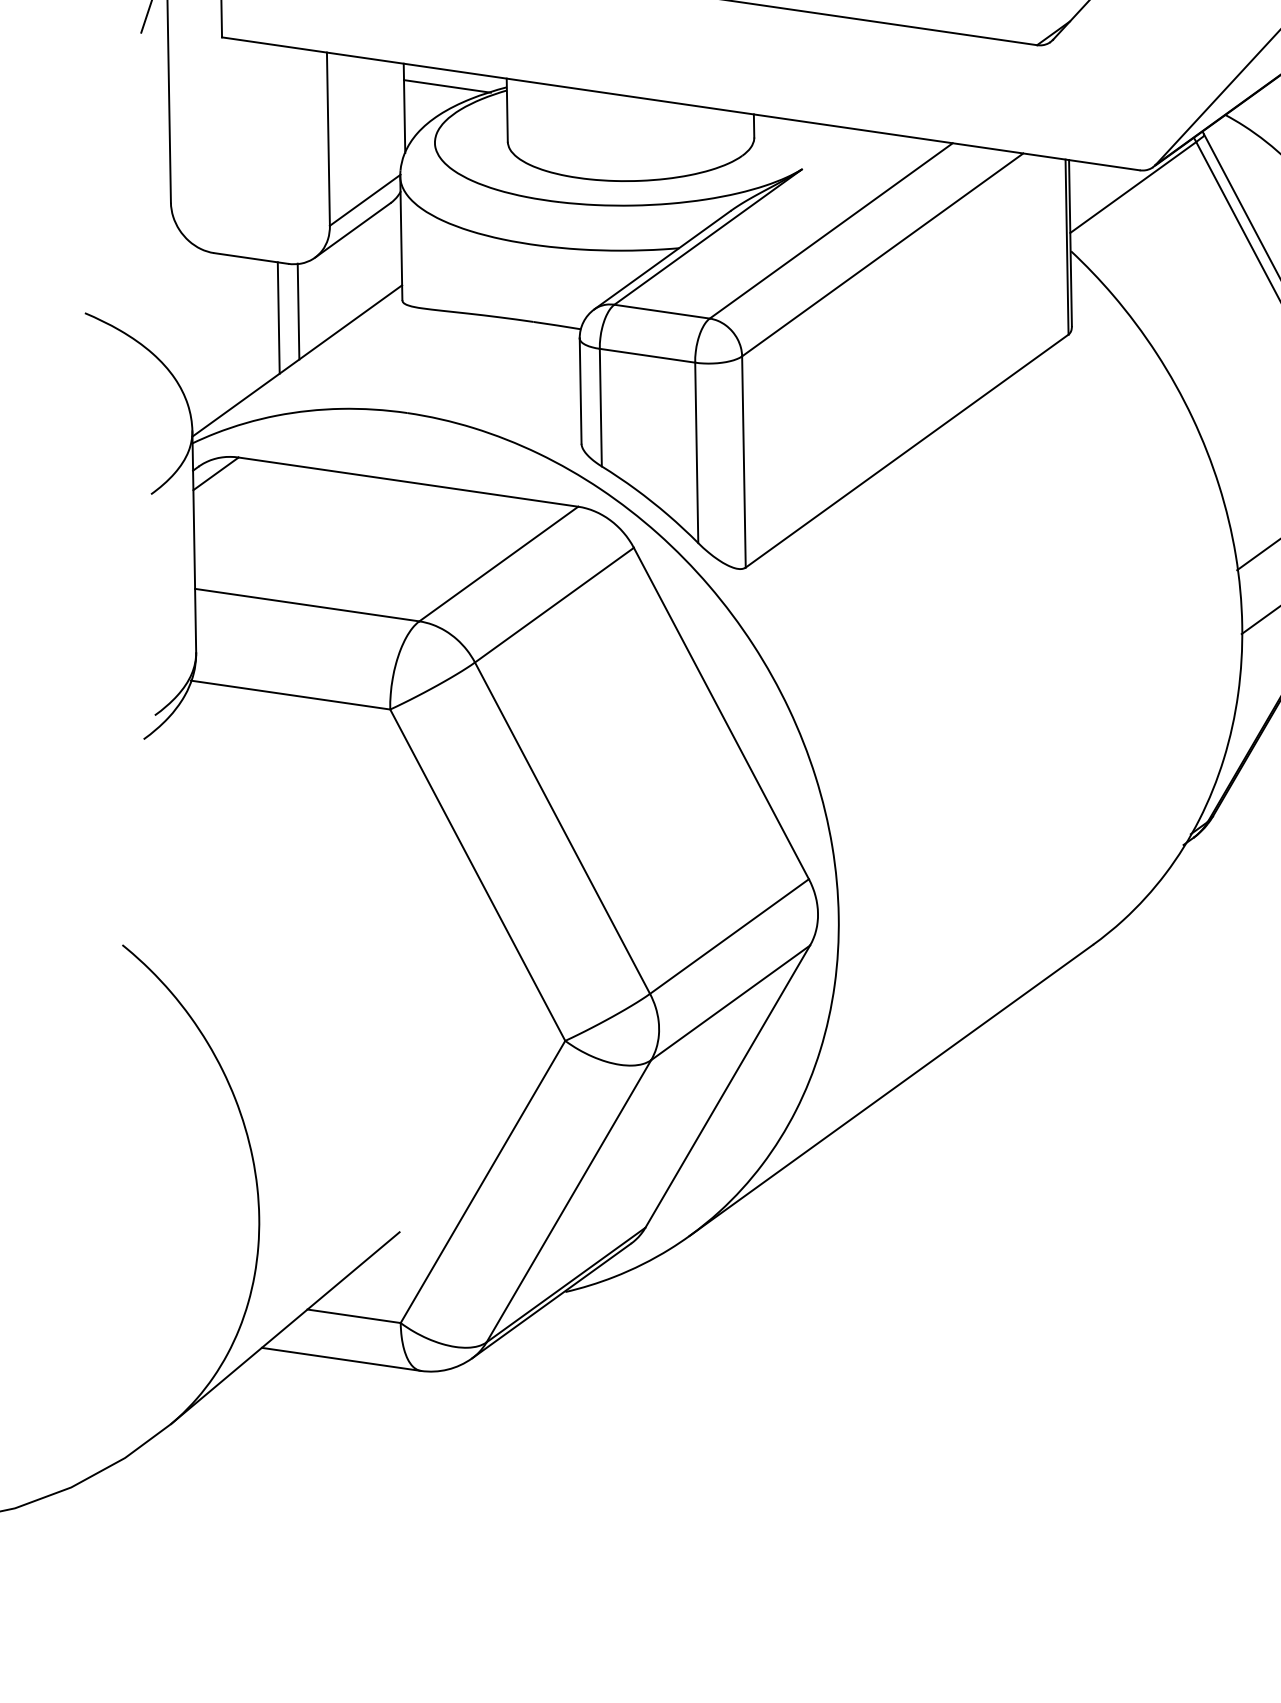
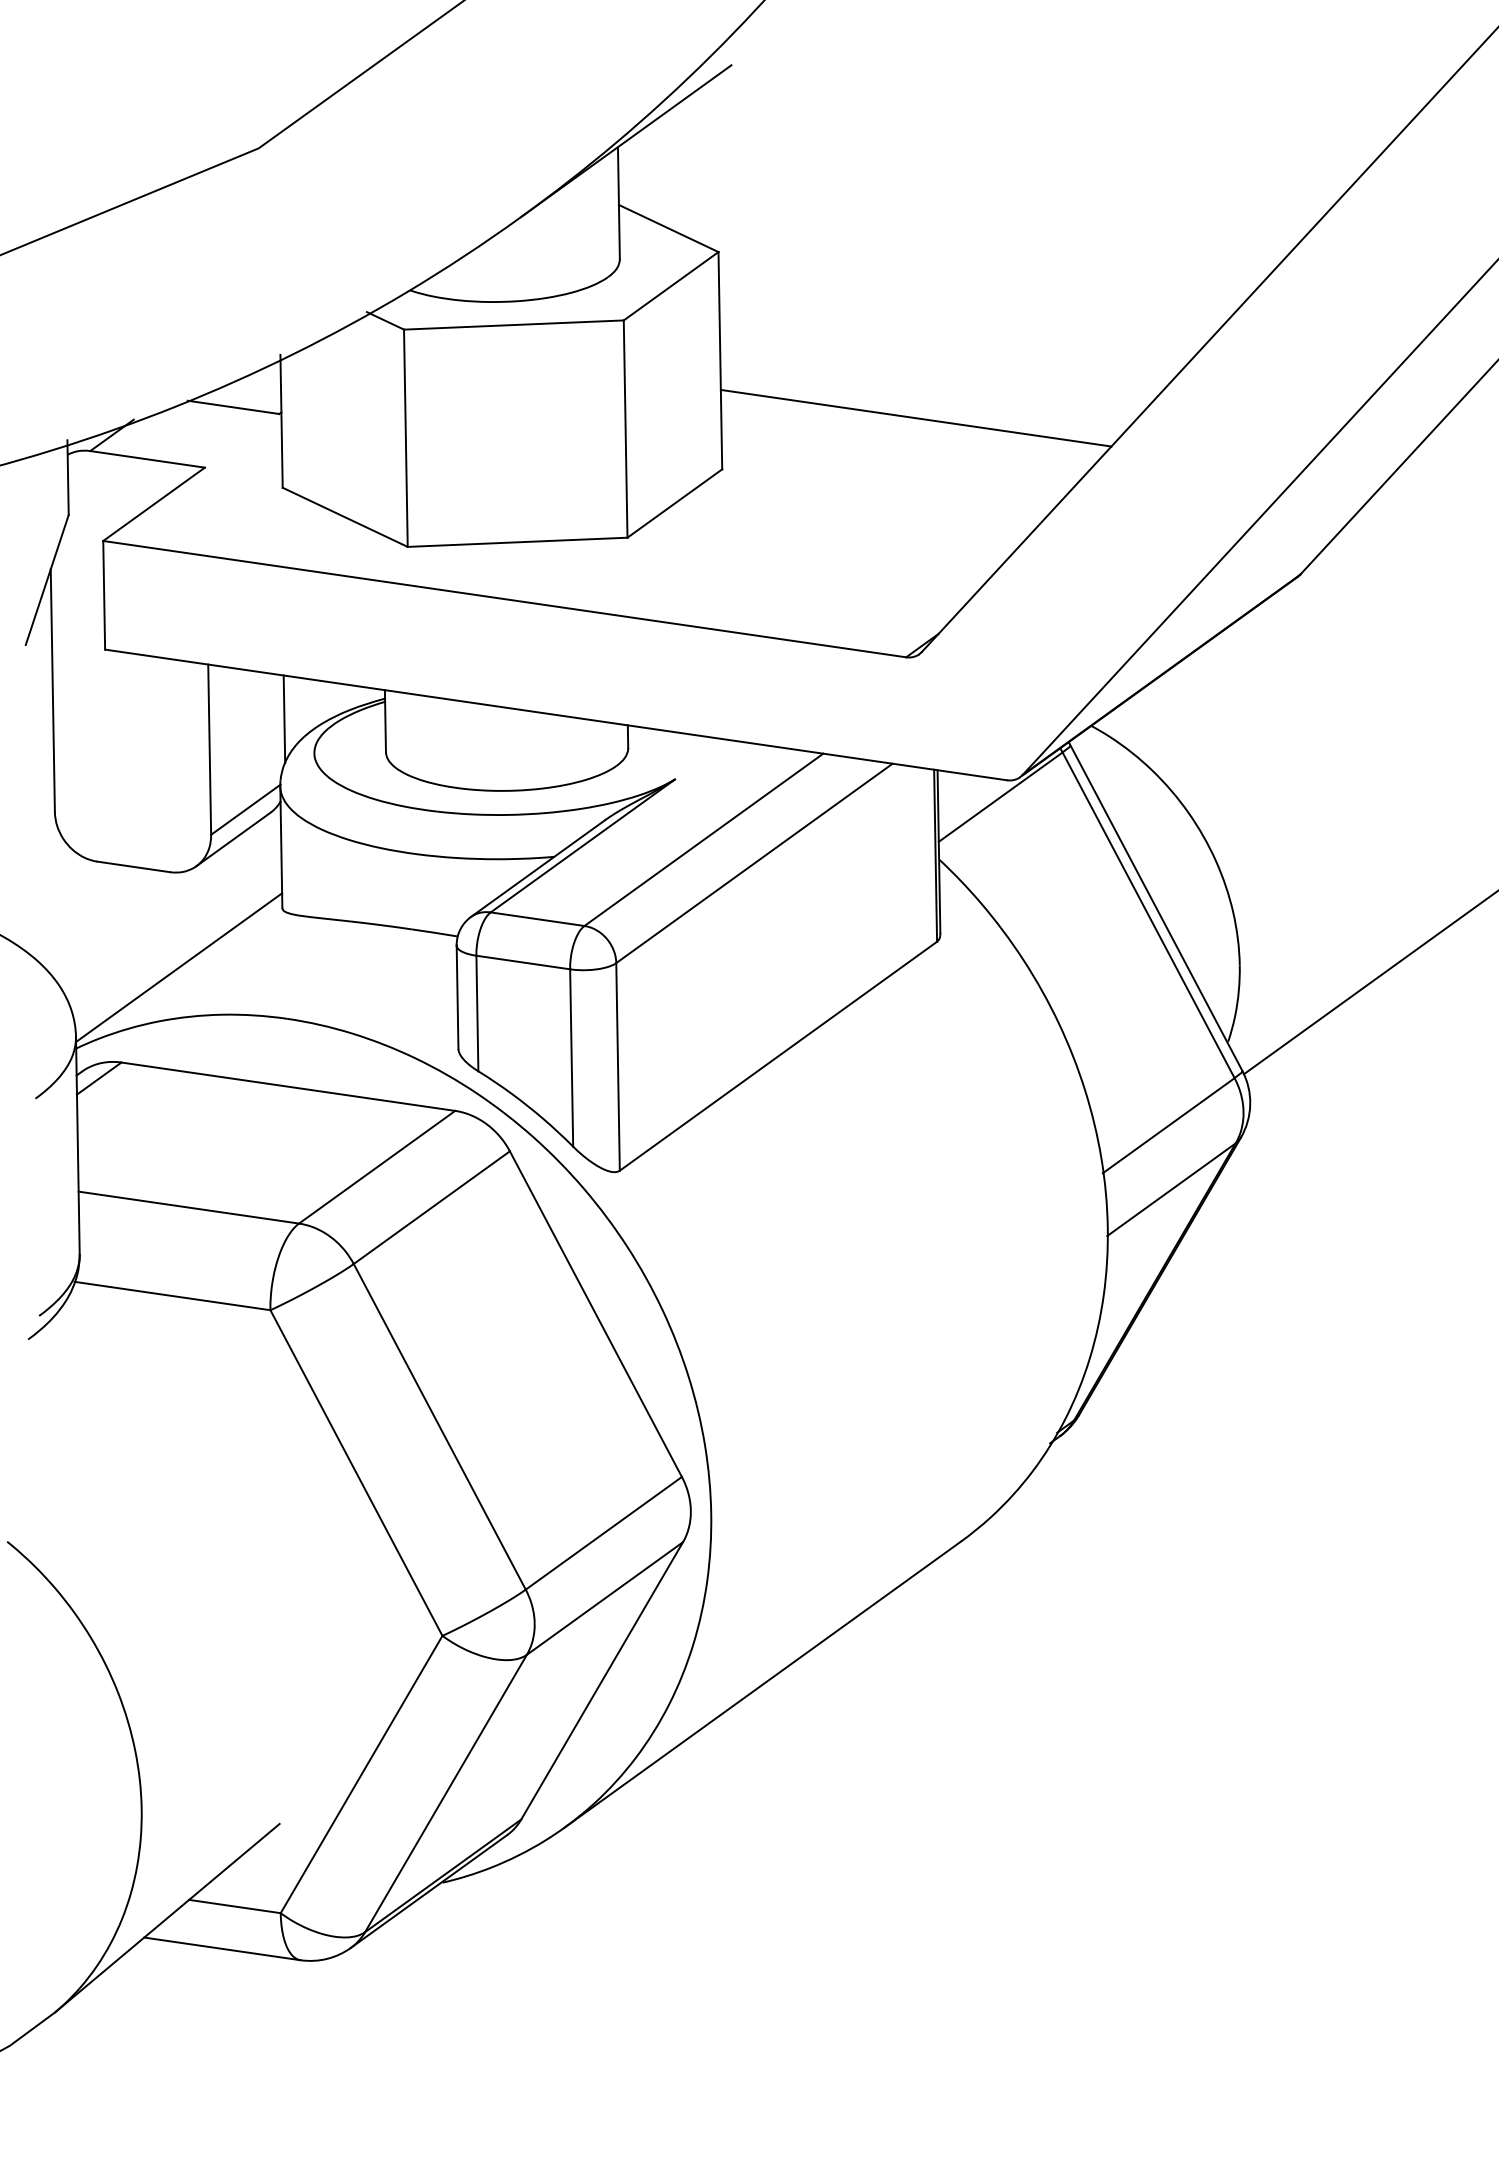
line: (447, 86) -> (326, 697), removed
line: (298, 311) -> (180, 919), removed
line: (278, 318) -> (160, 925), removed

